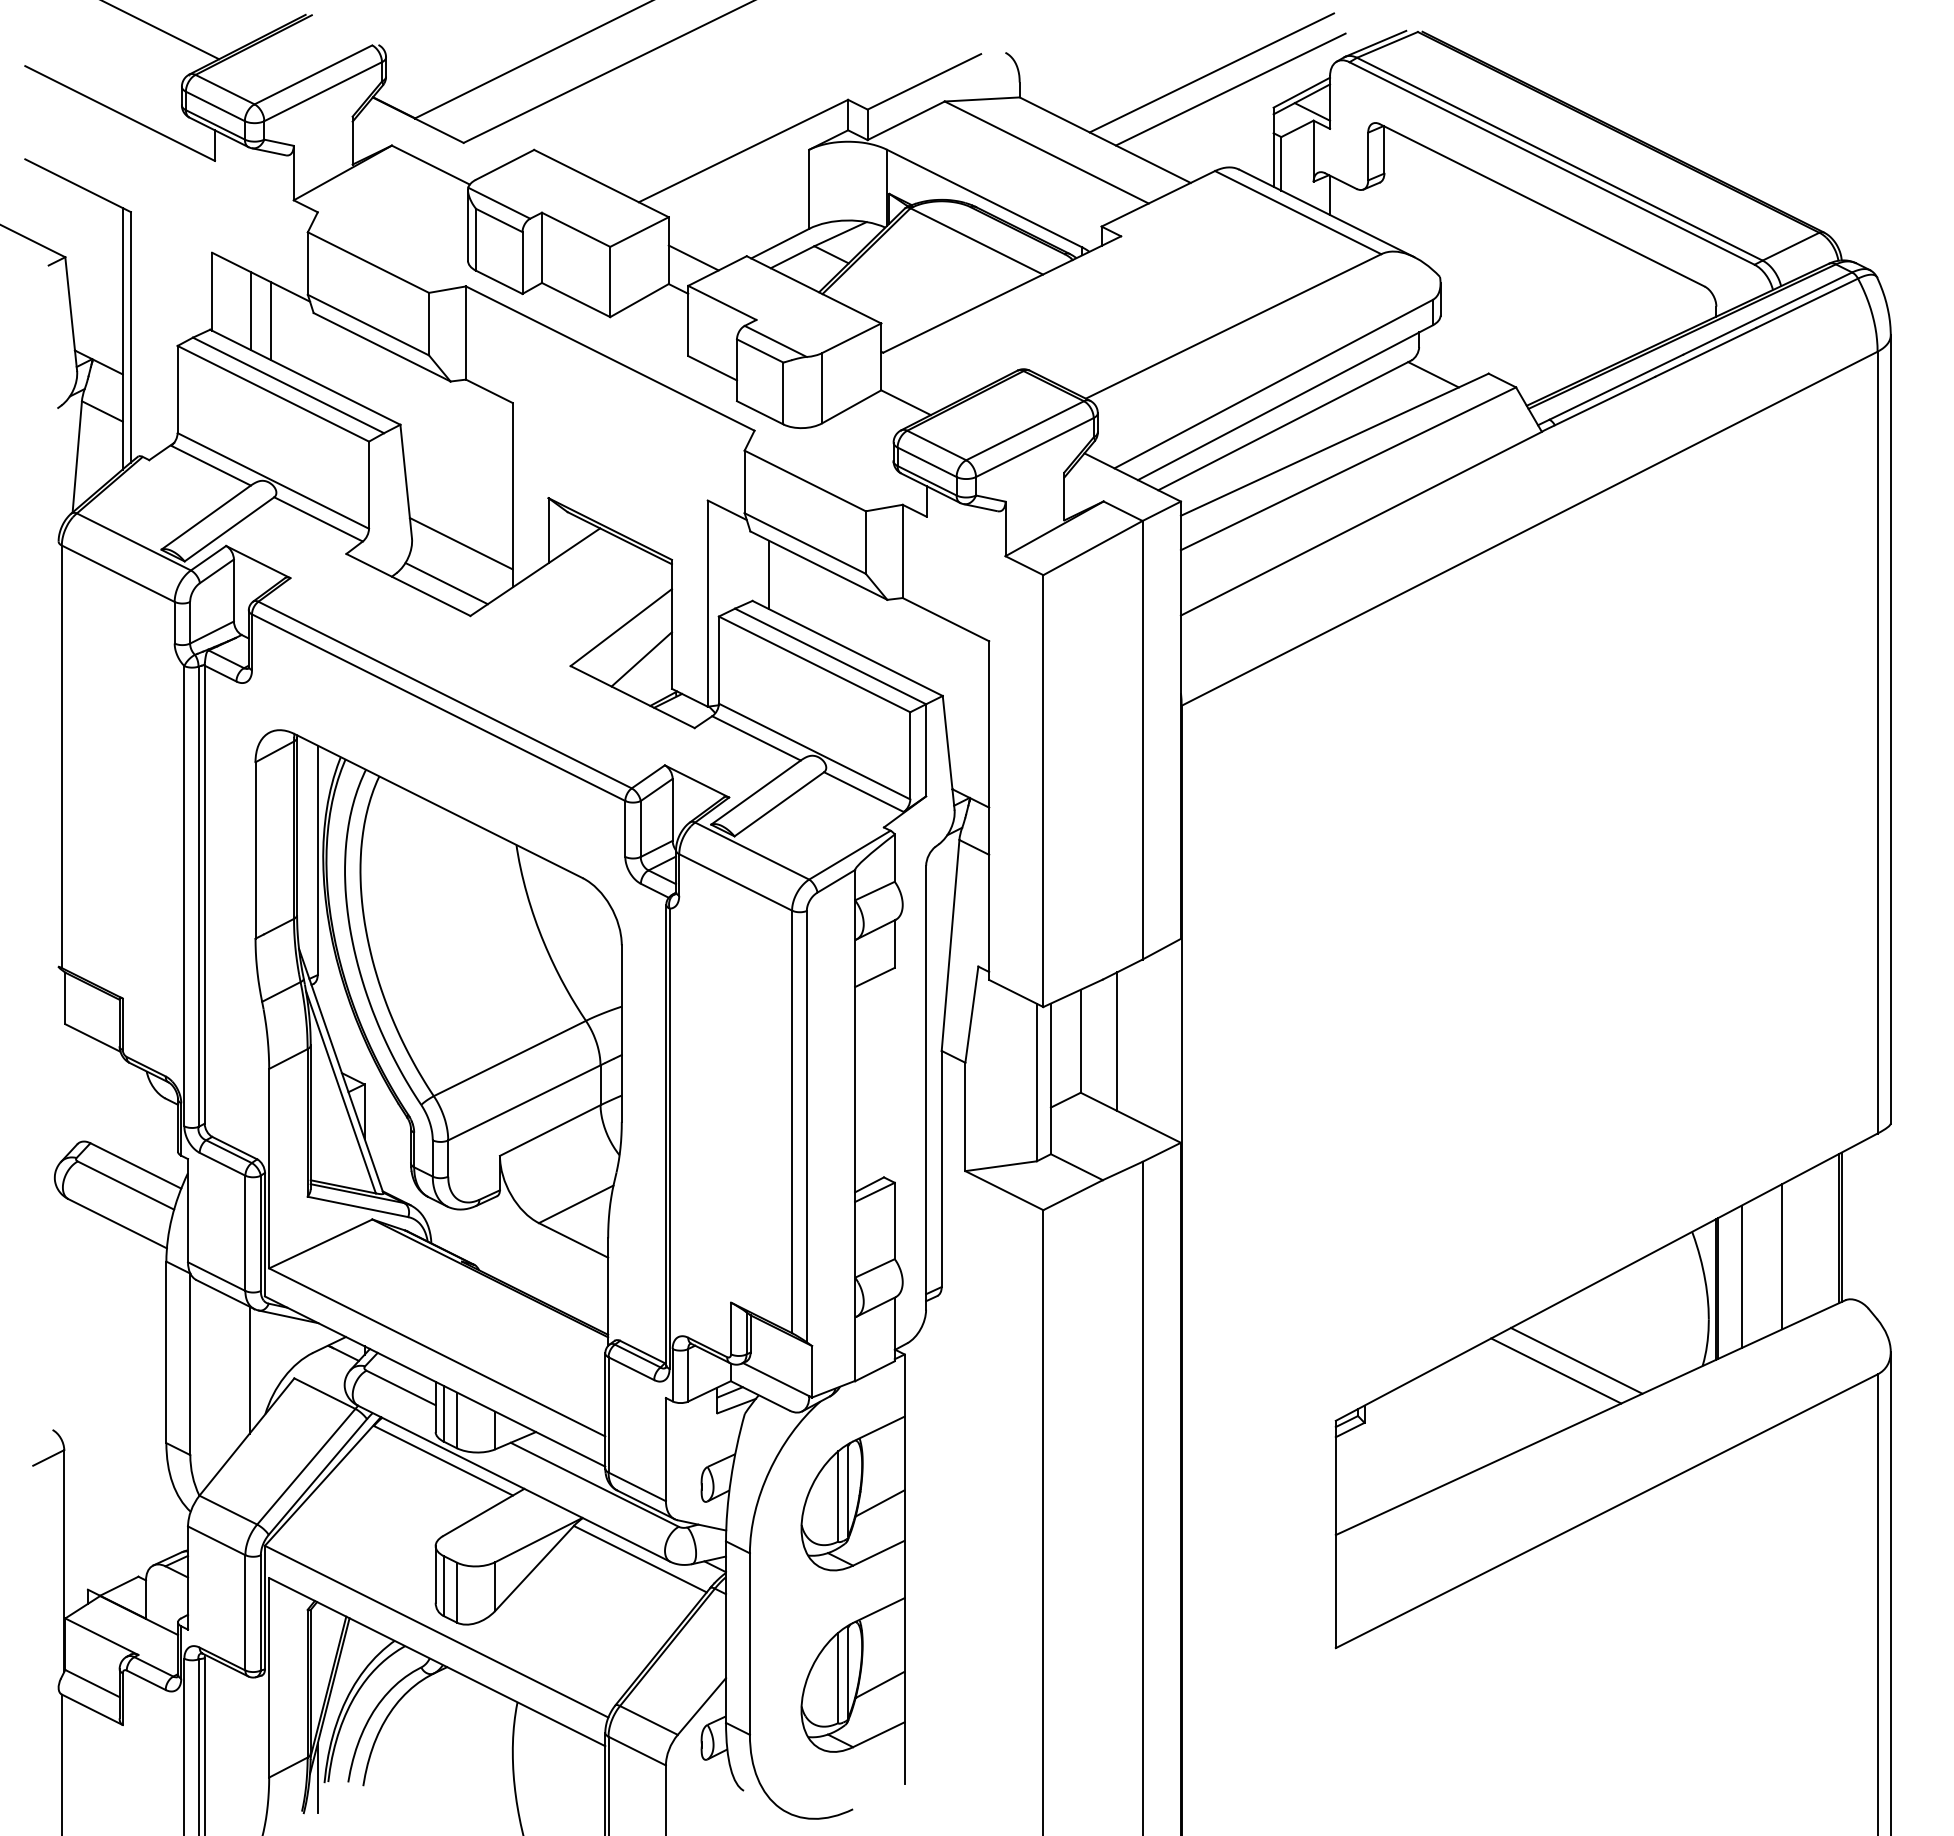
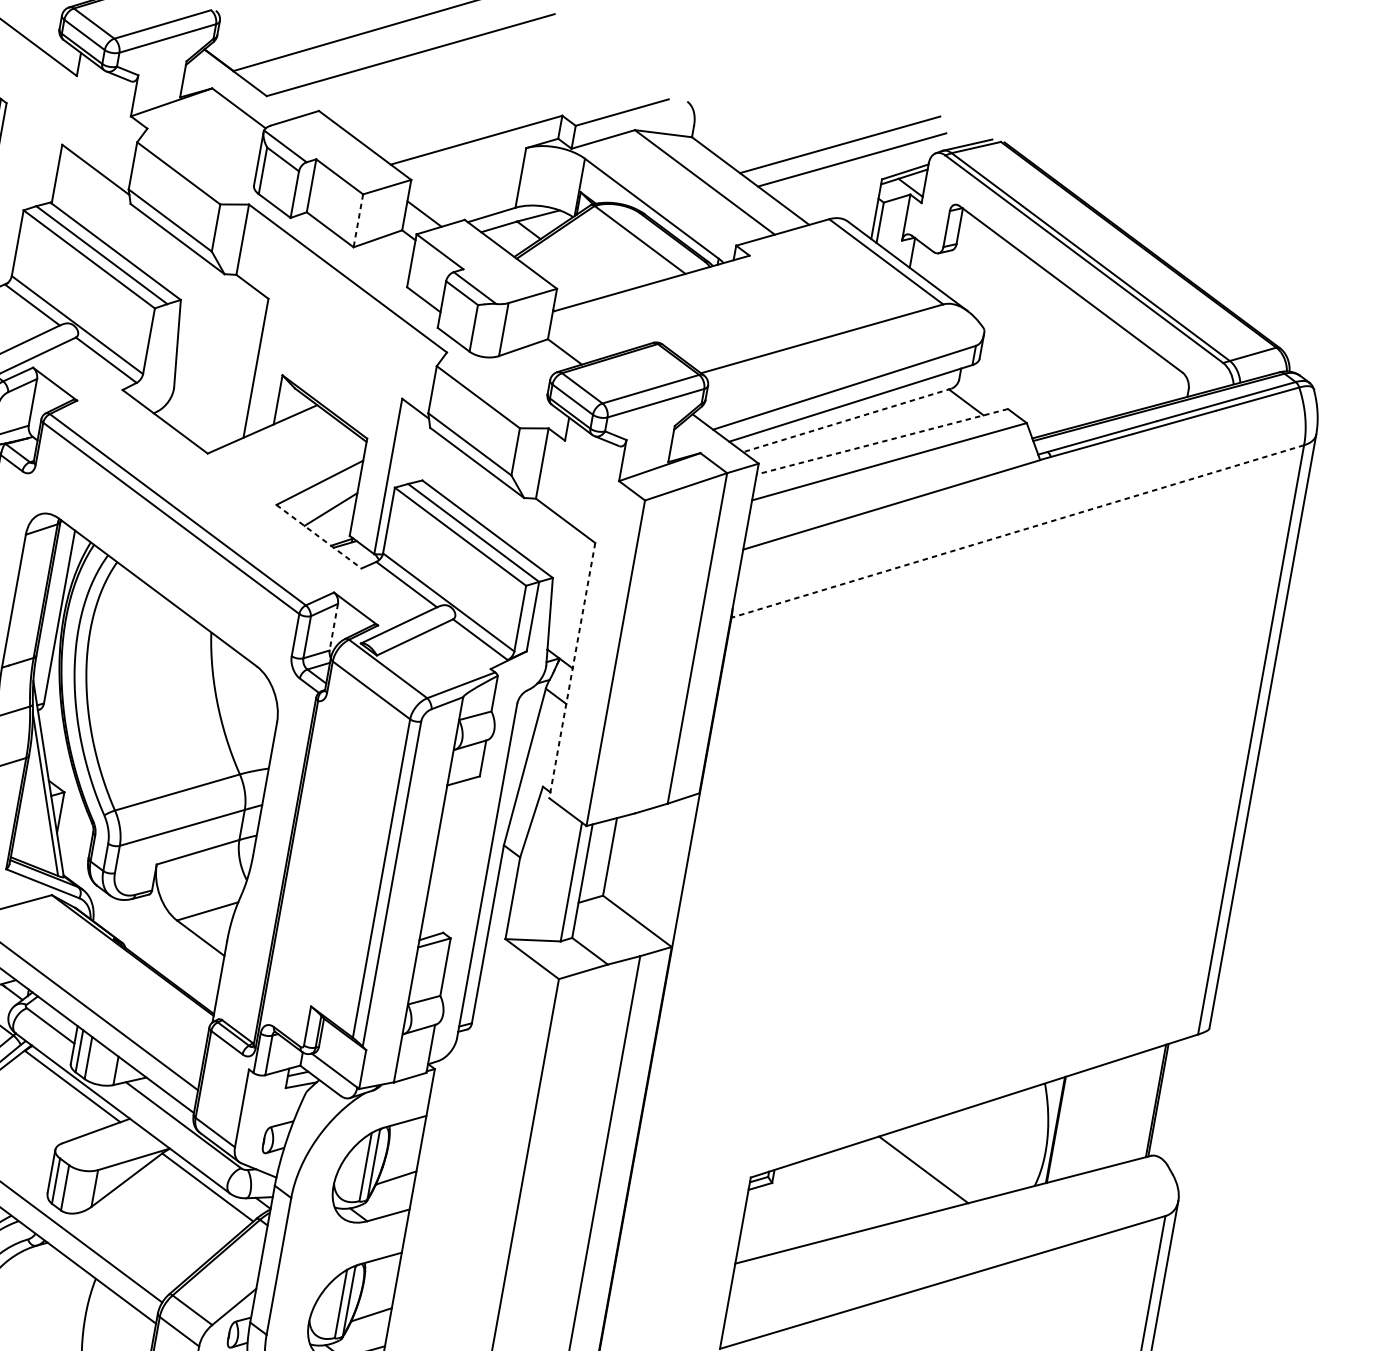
line: (610, 282) -> (358, 221), solid -> dashed
line: (250, 311) -> (83, 194), removed
line: (270, 321) -> (96, 204), removed
line: (1284, 425) -> (847, 420), solid -> dashed
line: (1334, 444) -> (882, 441), solid -> dashed
line: (1529, 529) -> (1017, 532), solid -> dashed
line: (460, 543) -> (210, 397), removed
line: (769, 574) -> (438, 462), removed
line: (446, 583) -> (194, 425), removed
line: (633, 697) -> (319, 537), solid -> dashed
line: (672, 809) -> (333, 626), solid -> dashed
line: (989, 811) -> (572, 671), solid -> dashed
line: (1117, 1041) -> (637, 862), removed
line: (1782, 1256) -> (1109, 1114), removed
line: (1741, 1276) -> (1076, 1123), removed
line: (1576, 1360) -> (940, 1164), removed

